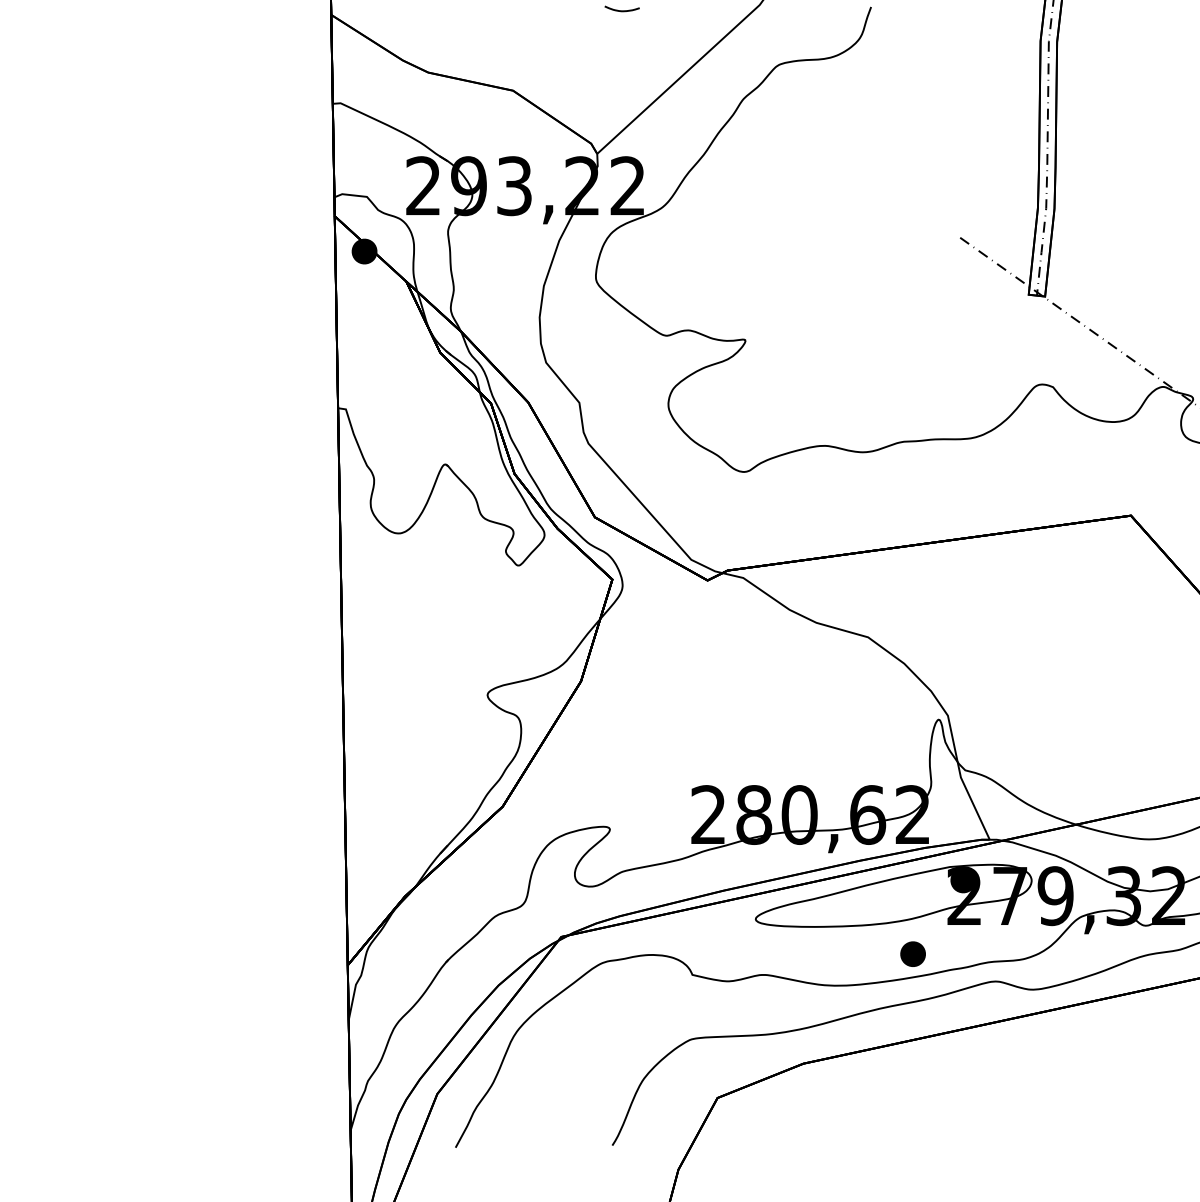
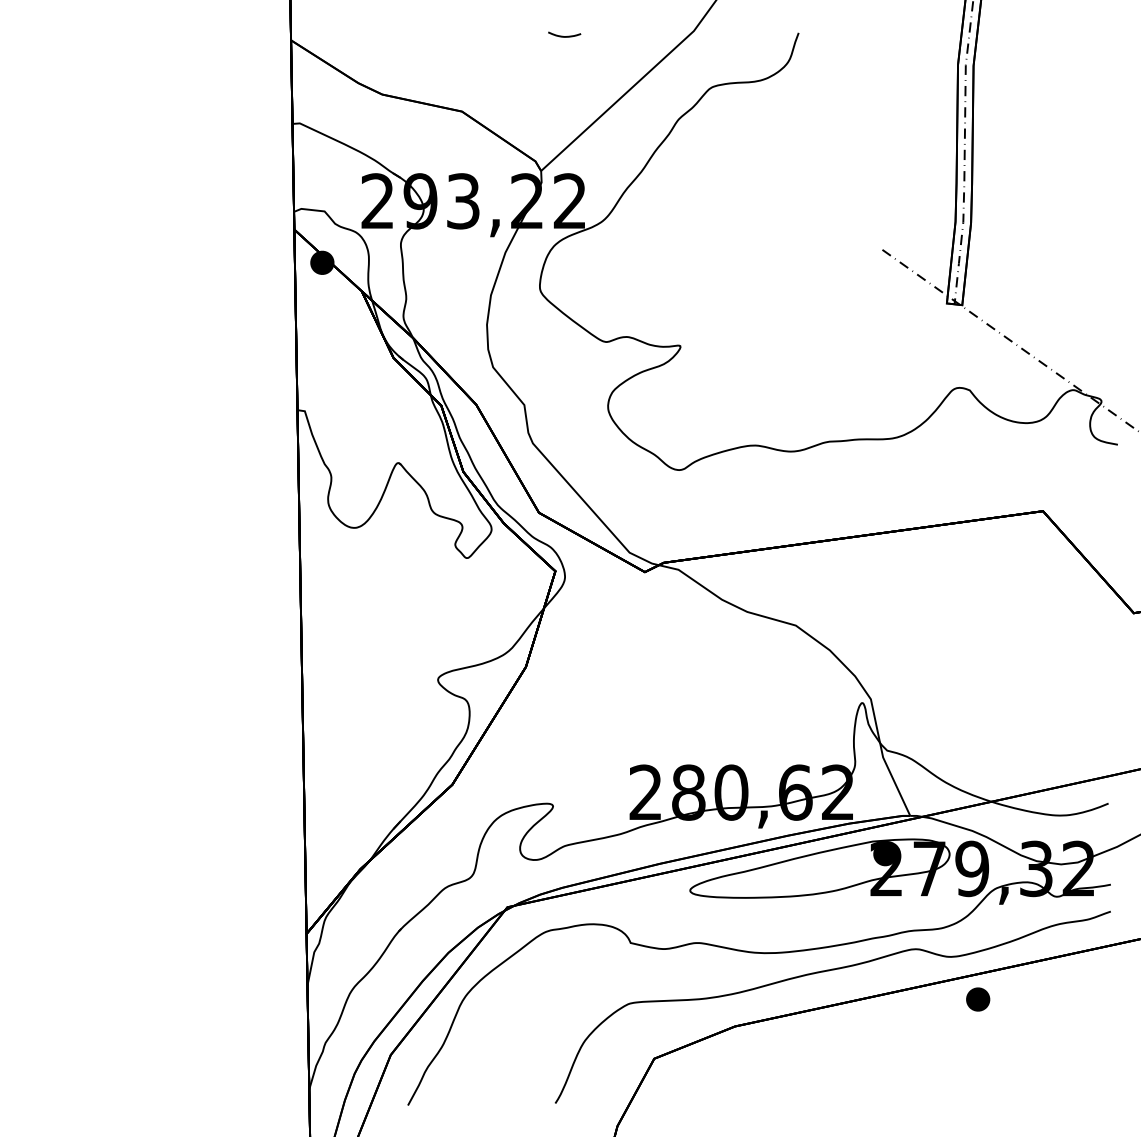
part: (913, 954) -> (978, 999), moved

